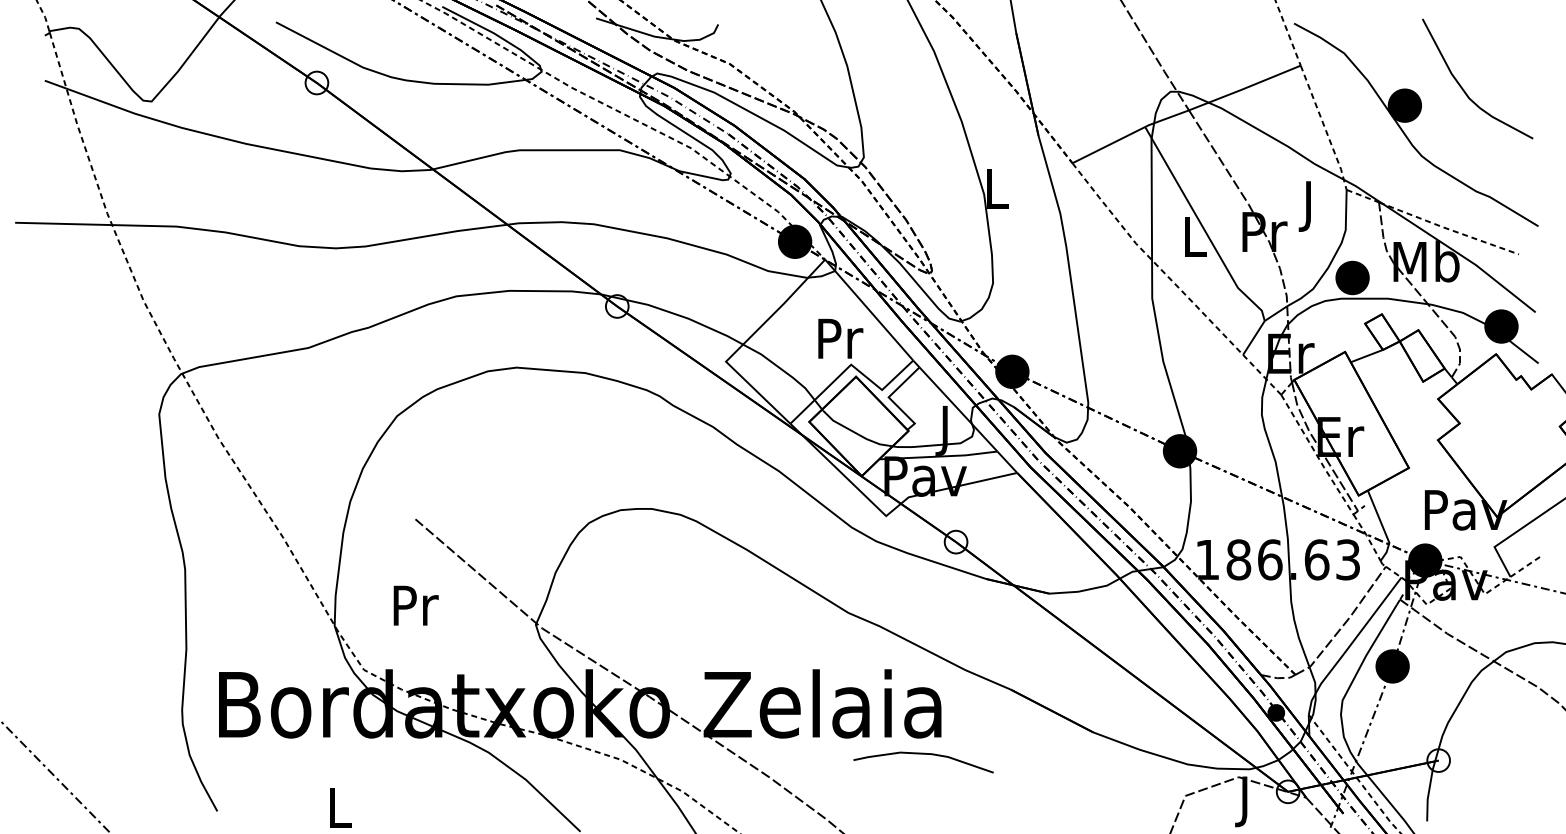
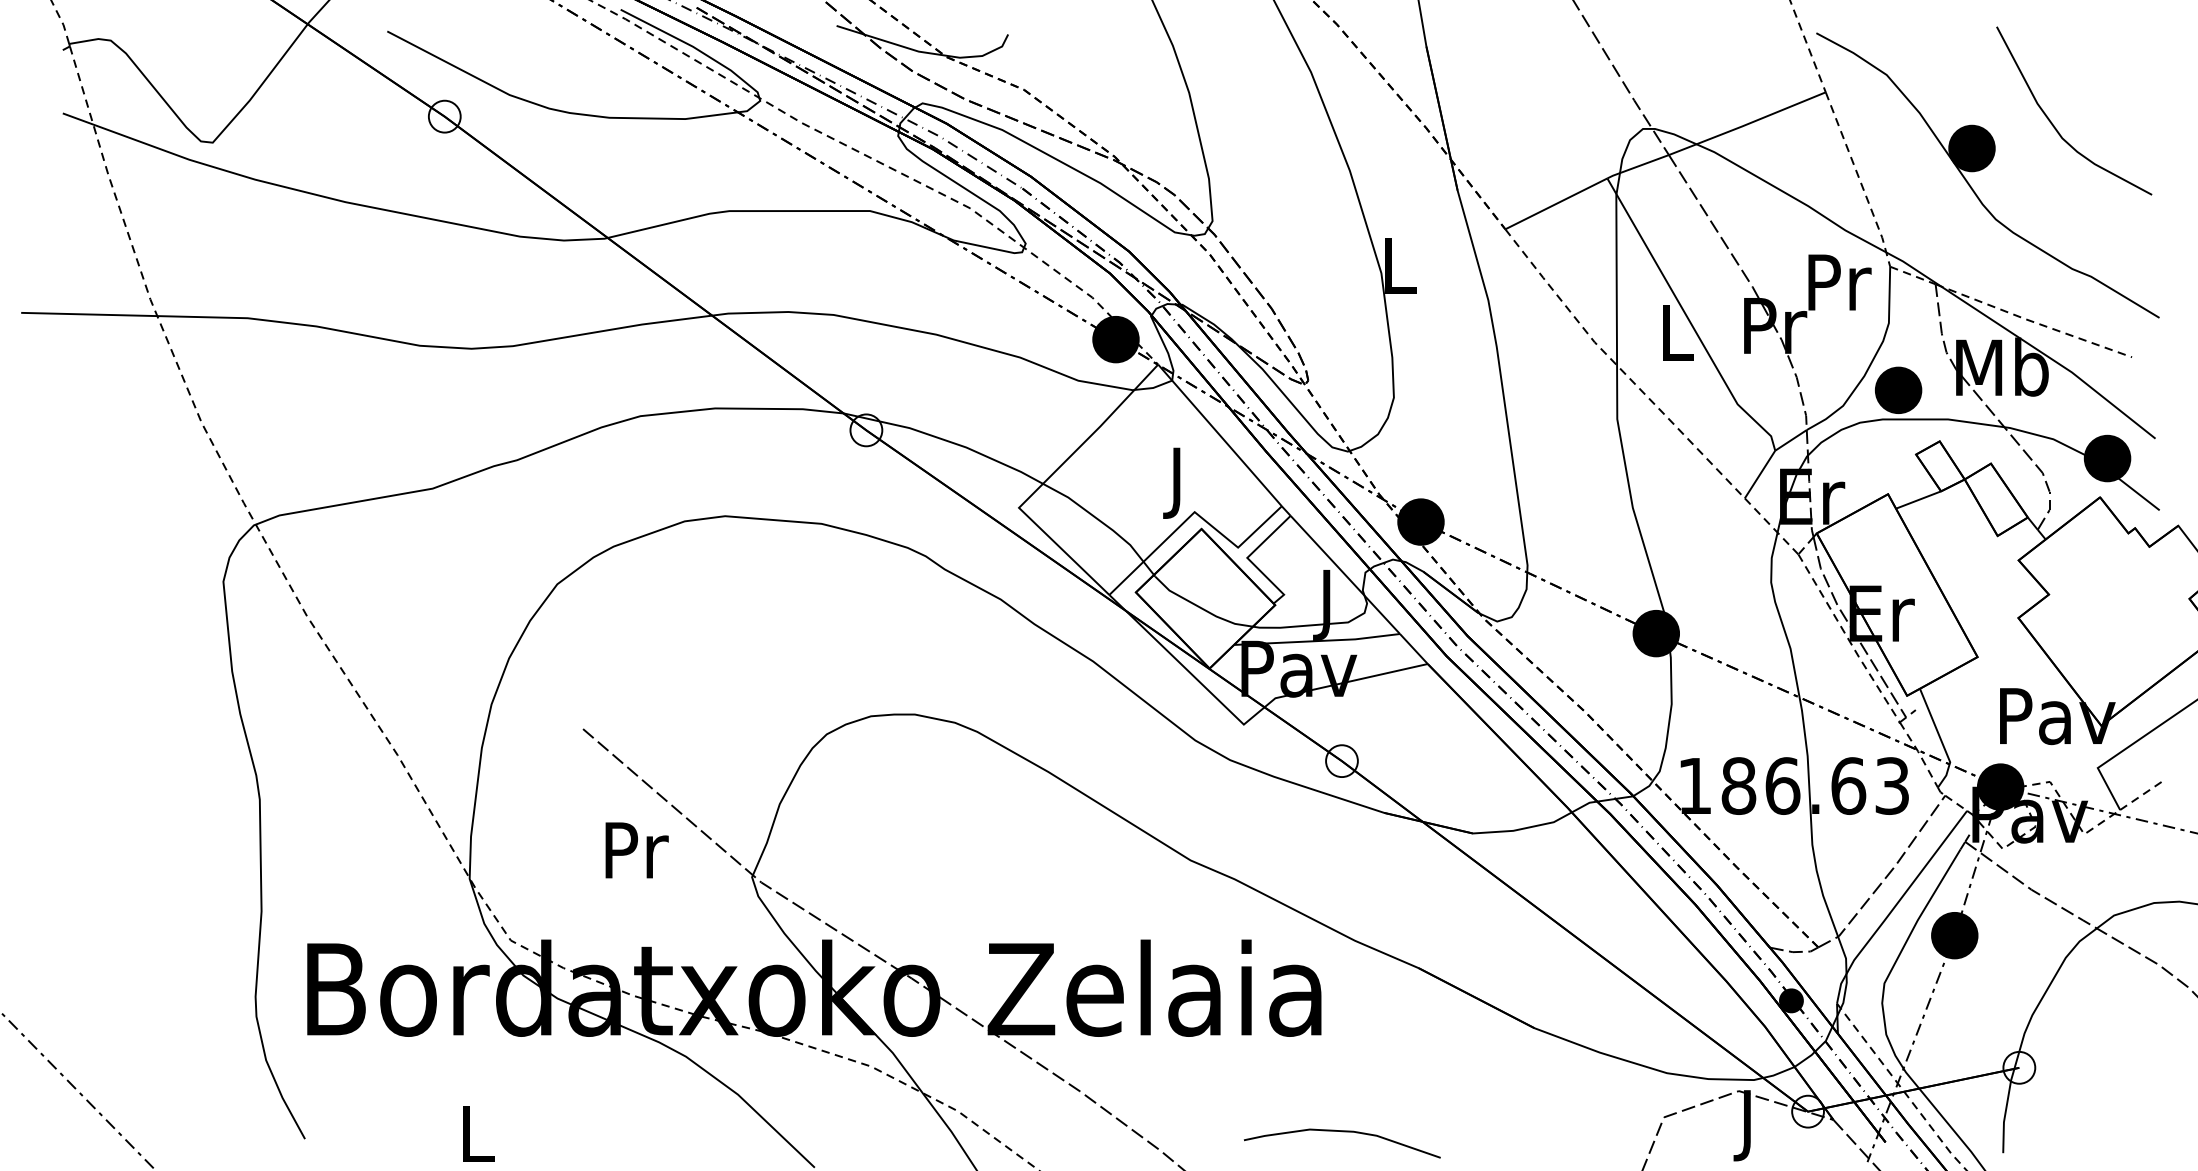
text: (1310, 206) -> (1839, 289), J -> Pr
text: (840, 343) -> (1179, 482), Pr -> J
text: (415, 605) -> (636, 850), moved
curve: (923, 754) -> (1342, 1132), moved

